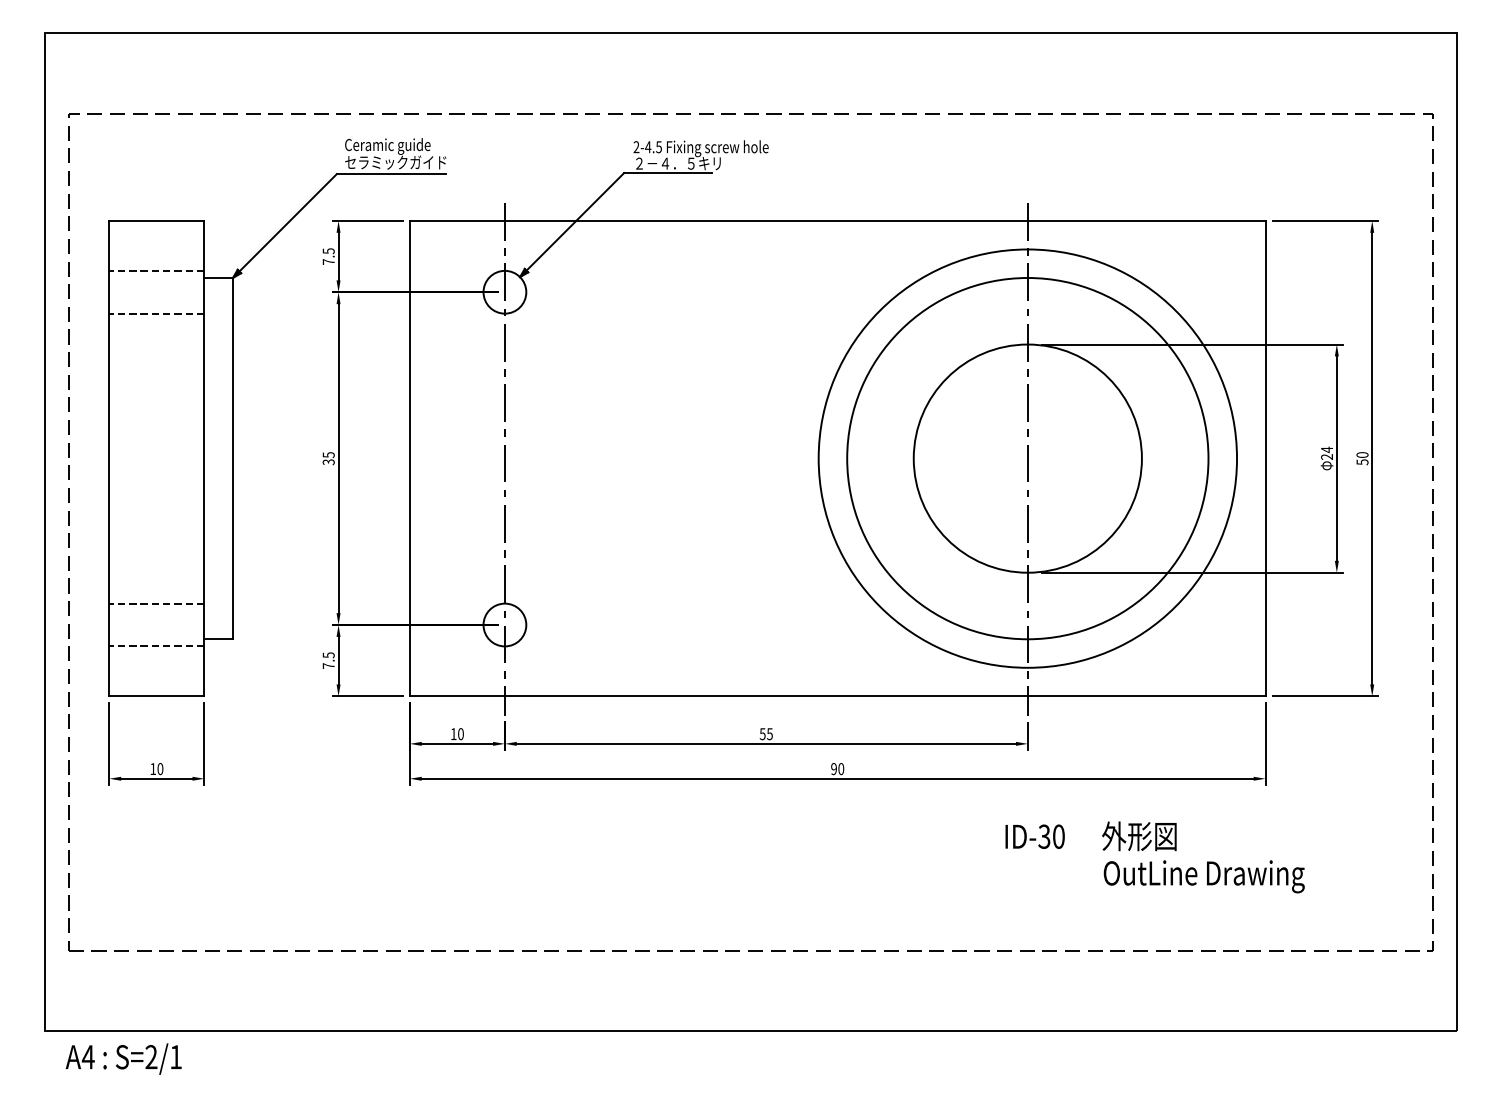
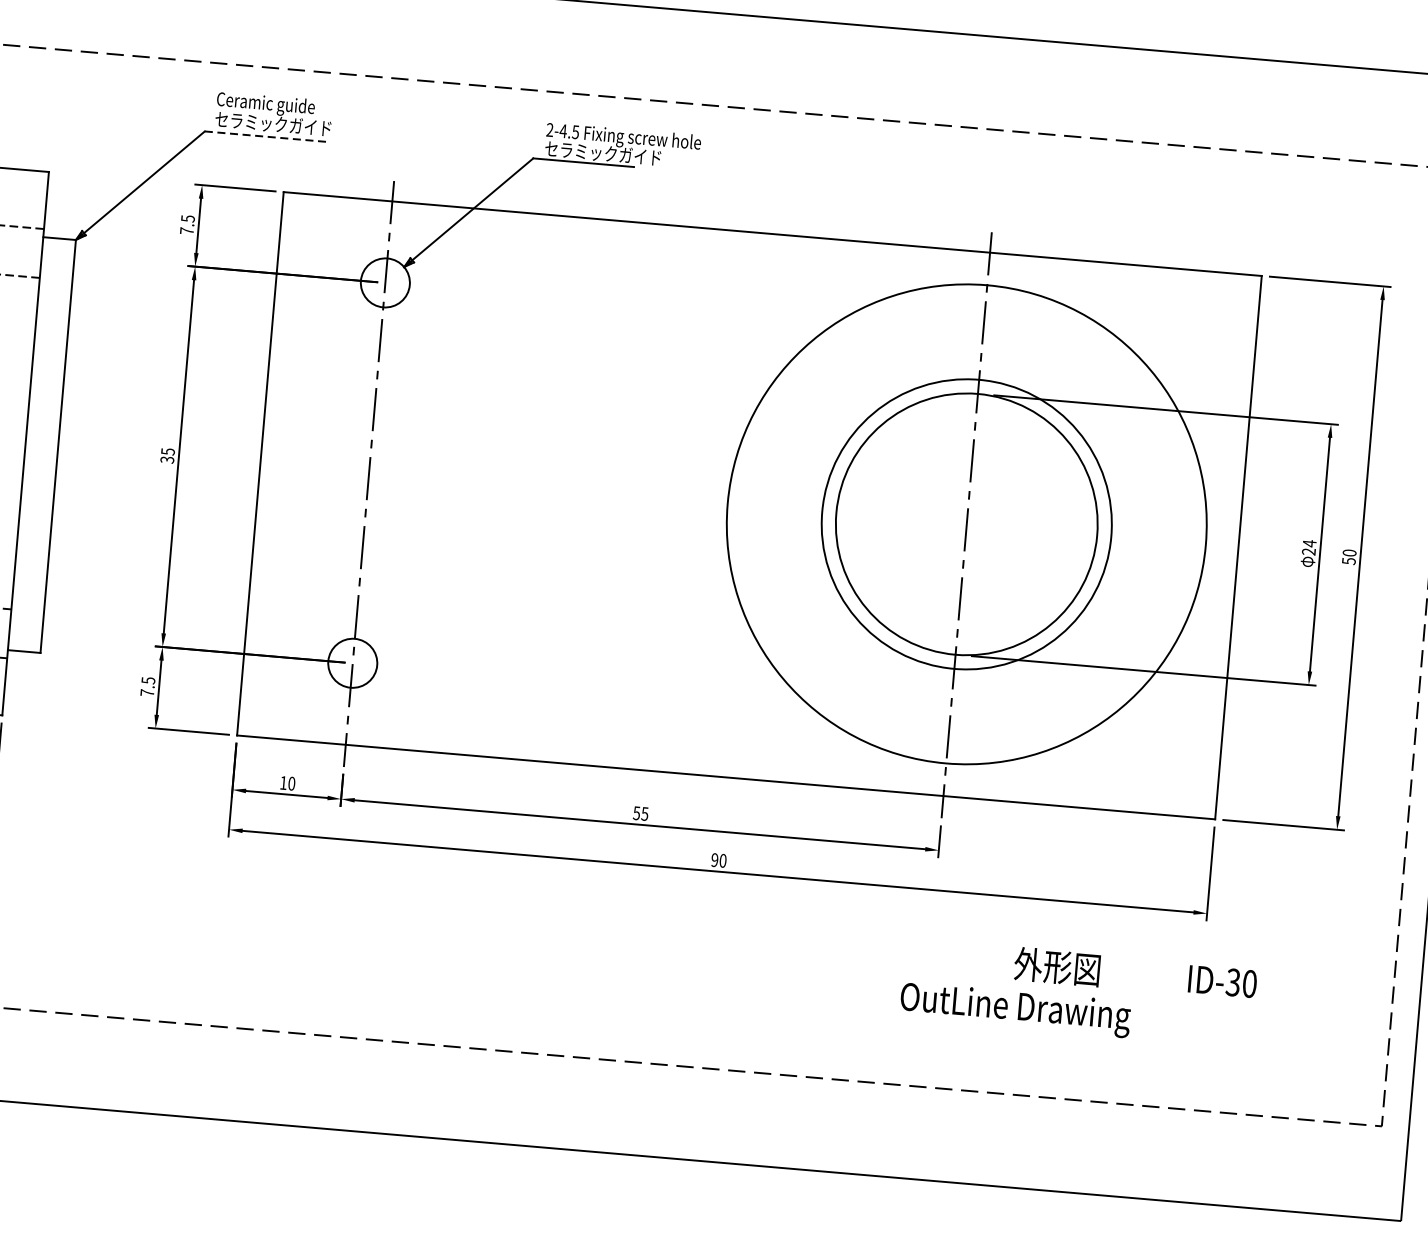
text: (683, 163) -> (602, 153), ２－４．５キリ -> セラミックガイド
line: (391, 174) -> (267, 137), solid -> dashed
circle: (1027, 458) -> (966, 524), size x0.7
text: (1034, 836) -> (1221, 981), moved
text: (1203, 876) -> (1014, 1009), moved

